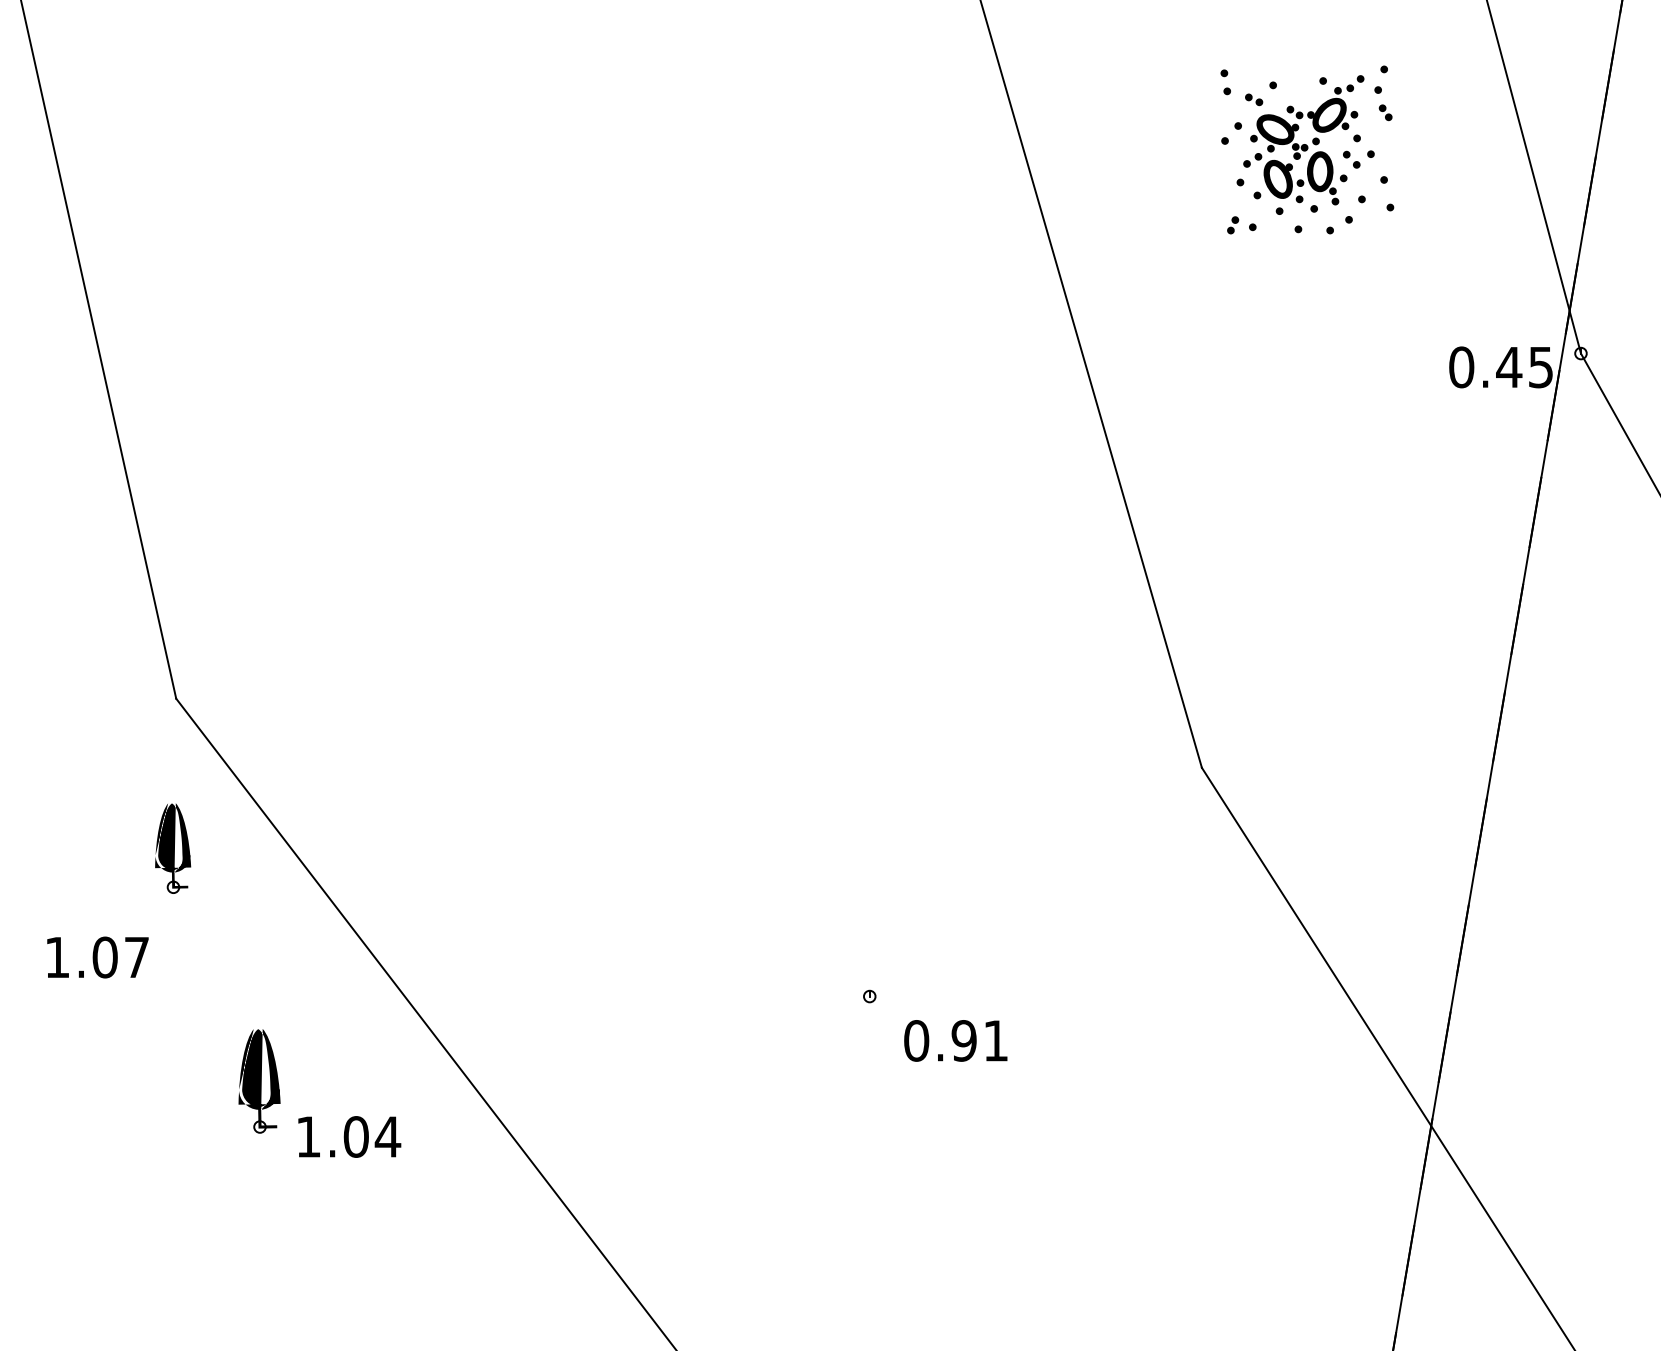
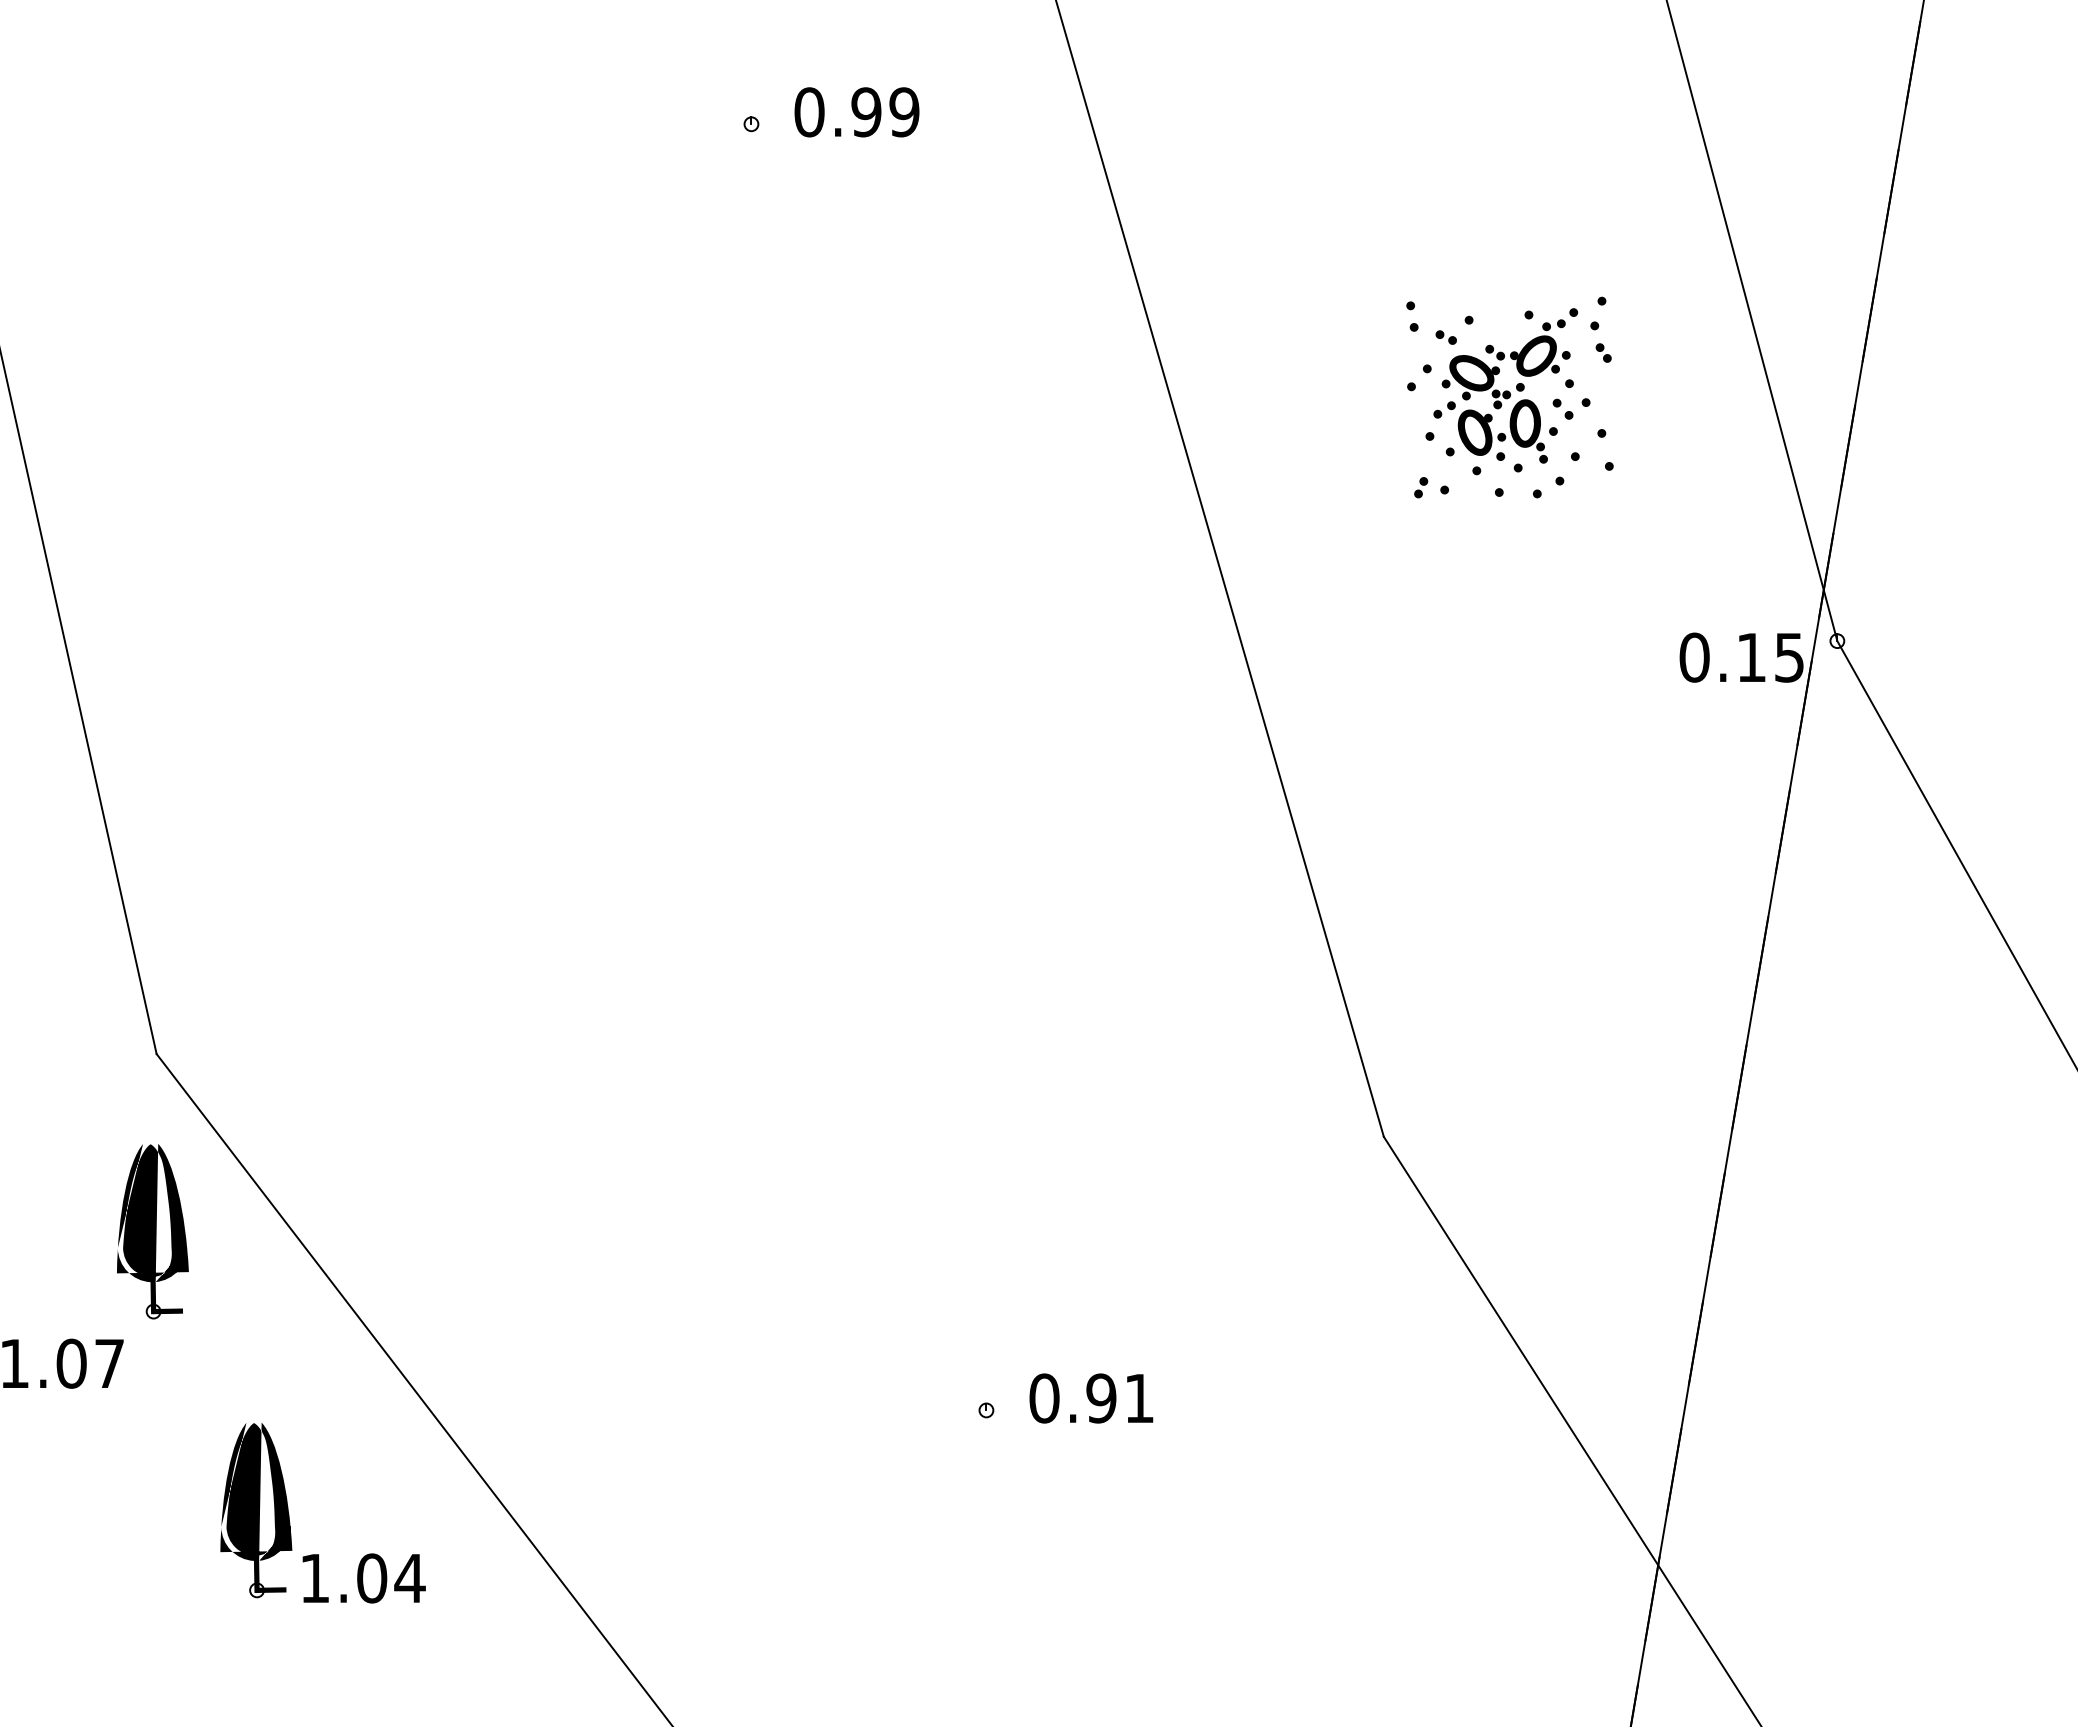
text: (1509, 367) -> (1751, 657), 0.45 -> 0.15
part: (172, 846) -> (152, 1231), size x1.67
text: (955, 1040) -> (1091, 1398), moved
part: (259, 1080) -> (256, 1510), size x1.43

